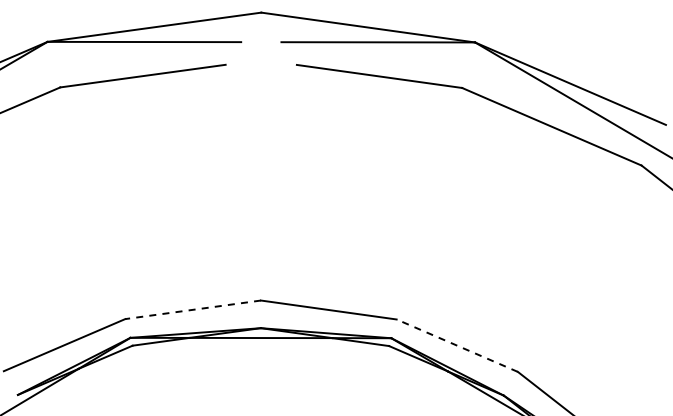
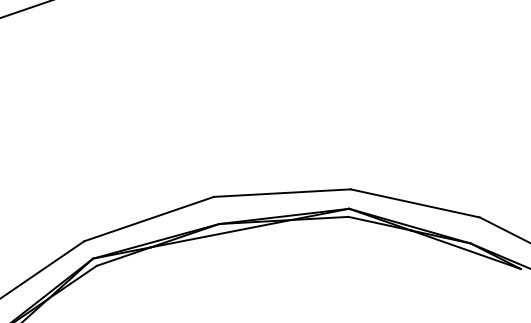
line: (193, 309) -> (149, 218), dashed -> solid
line: (456, 345) -> (414, 203), dashed -> solid

